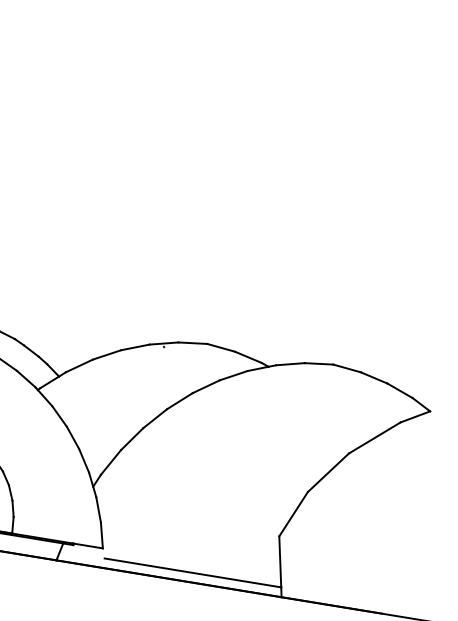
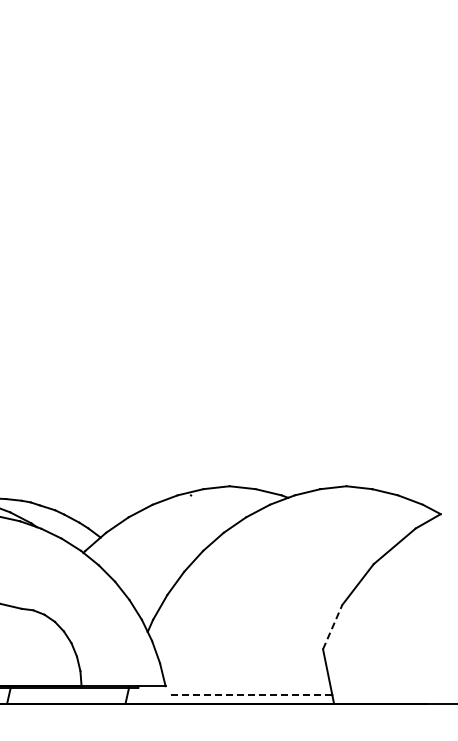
line: (293, 513) -> (332, 626), solid -> dashed
line: (192, 573) -> (250, 695), solid -> dashed

